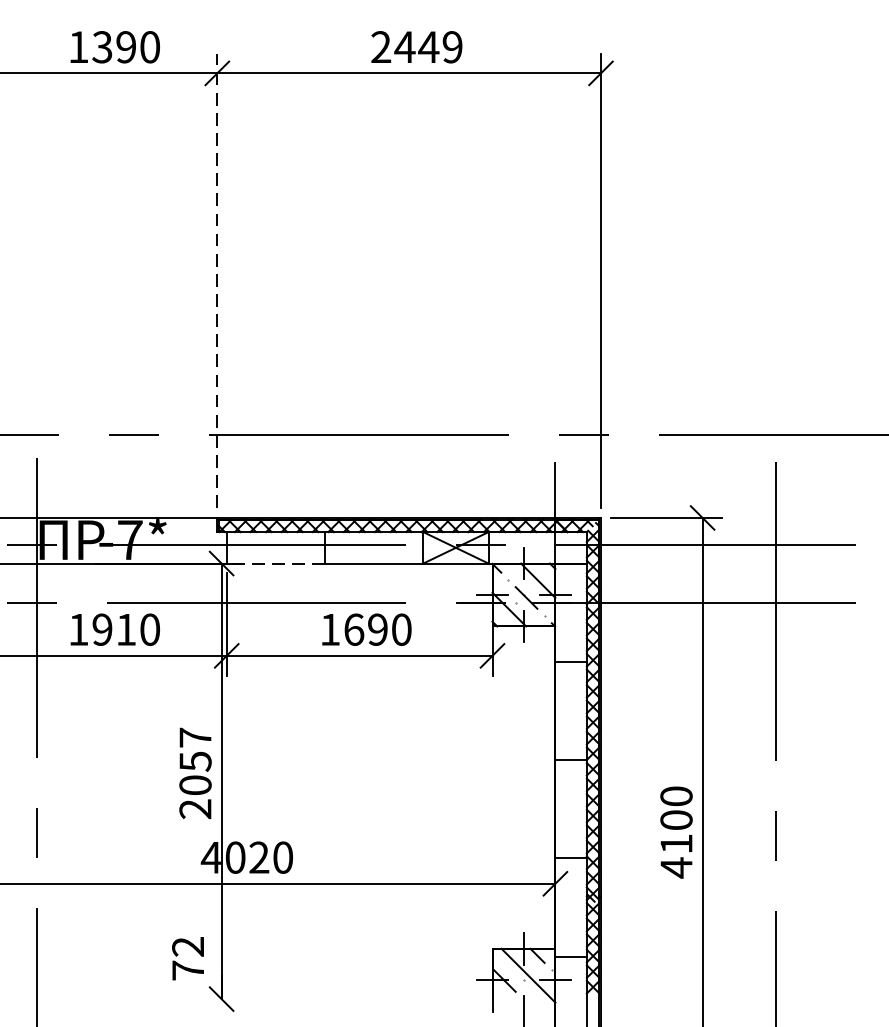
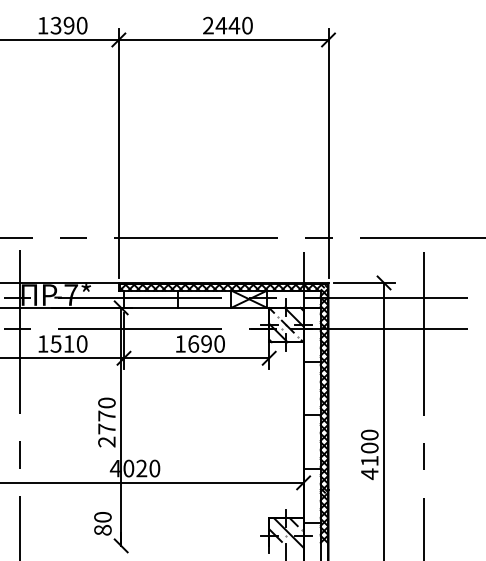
text: (452, 46) -> (247, 25), 2449 -> 2440
line: (216, 279) -> (118, 152), dashed -> solid
line: (275, 562) -> (150, 307), dashed -> solid
text: (101, 628) -> (55, 343), 1910 -> 1510
text: (194, 760) -> (106, 415), 2057 -> 2770
text: (187, 958) -> (102, 523), 72 -> 80

